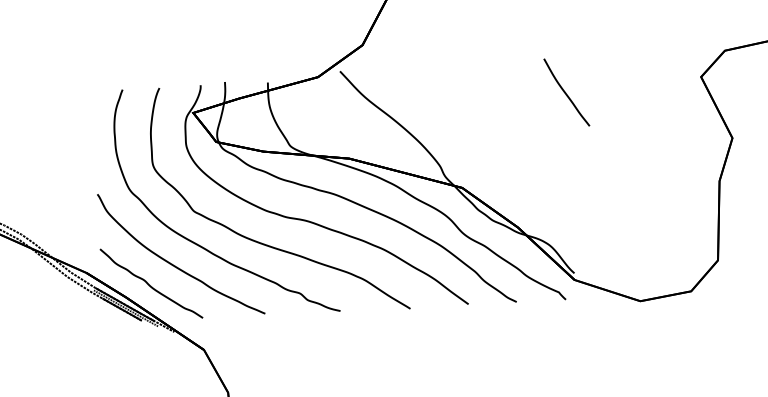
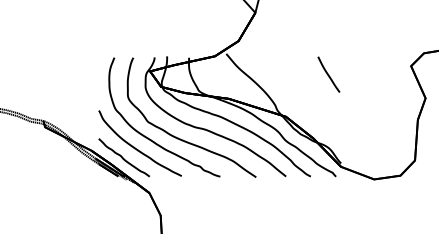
part: (565, 92) -> (328, 74), moved

